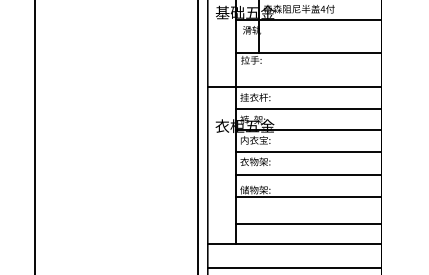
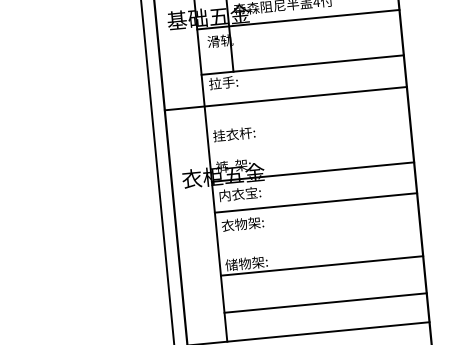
line: (294, 86) -> (285, 98), moved
line: (308, 108) -> (309, 142), removed
line: (308, 174) -> (318, 234), removed

